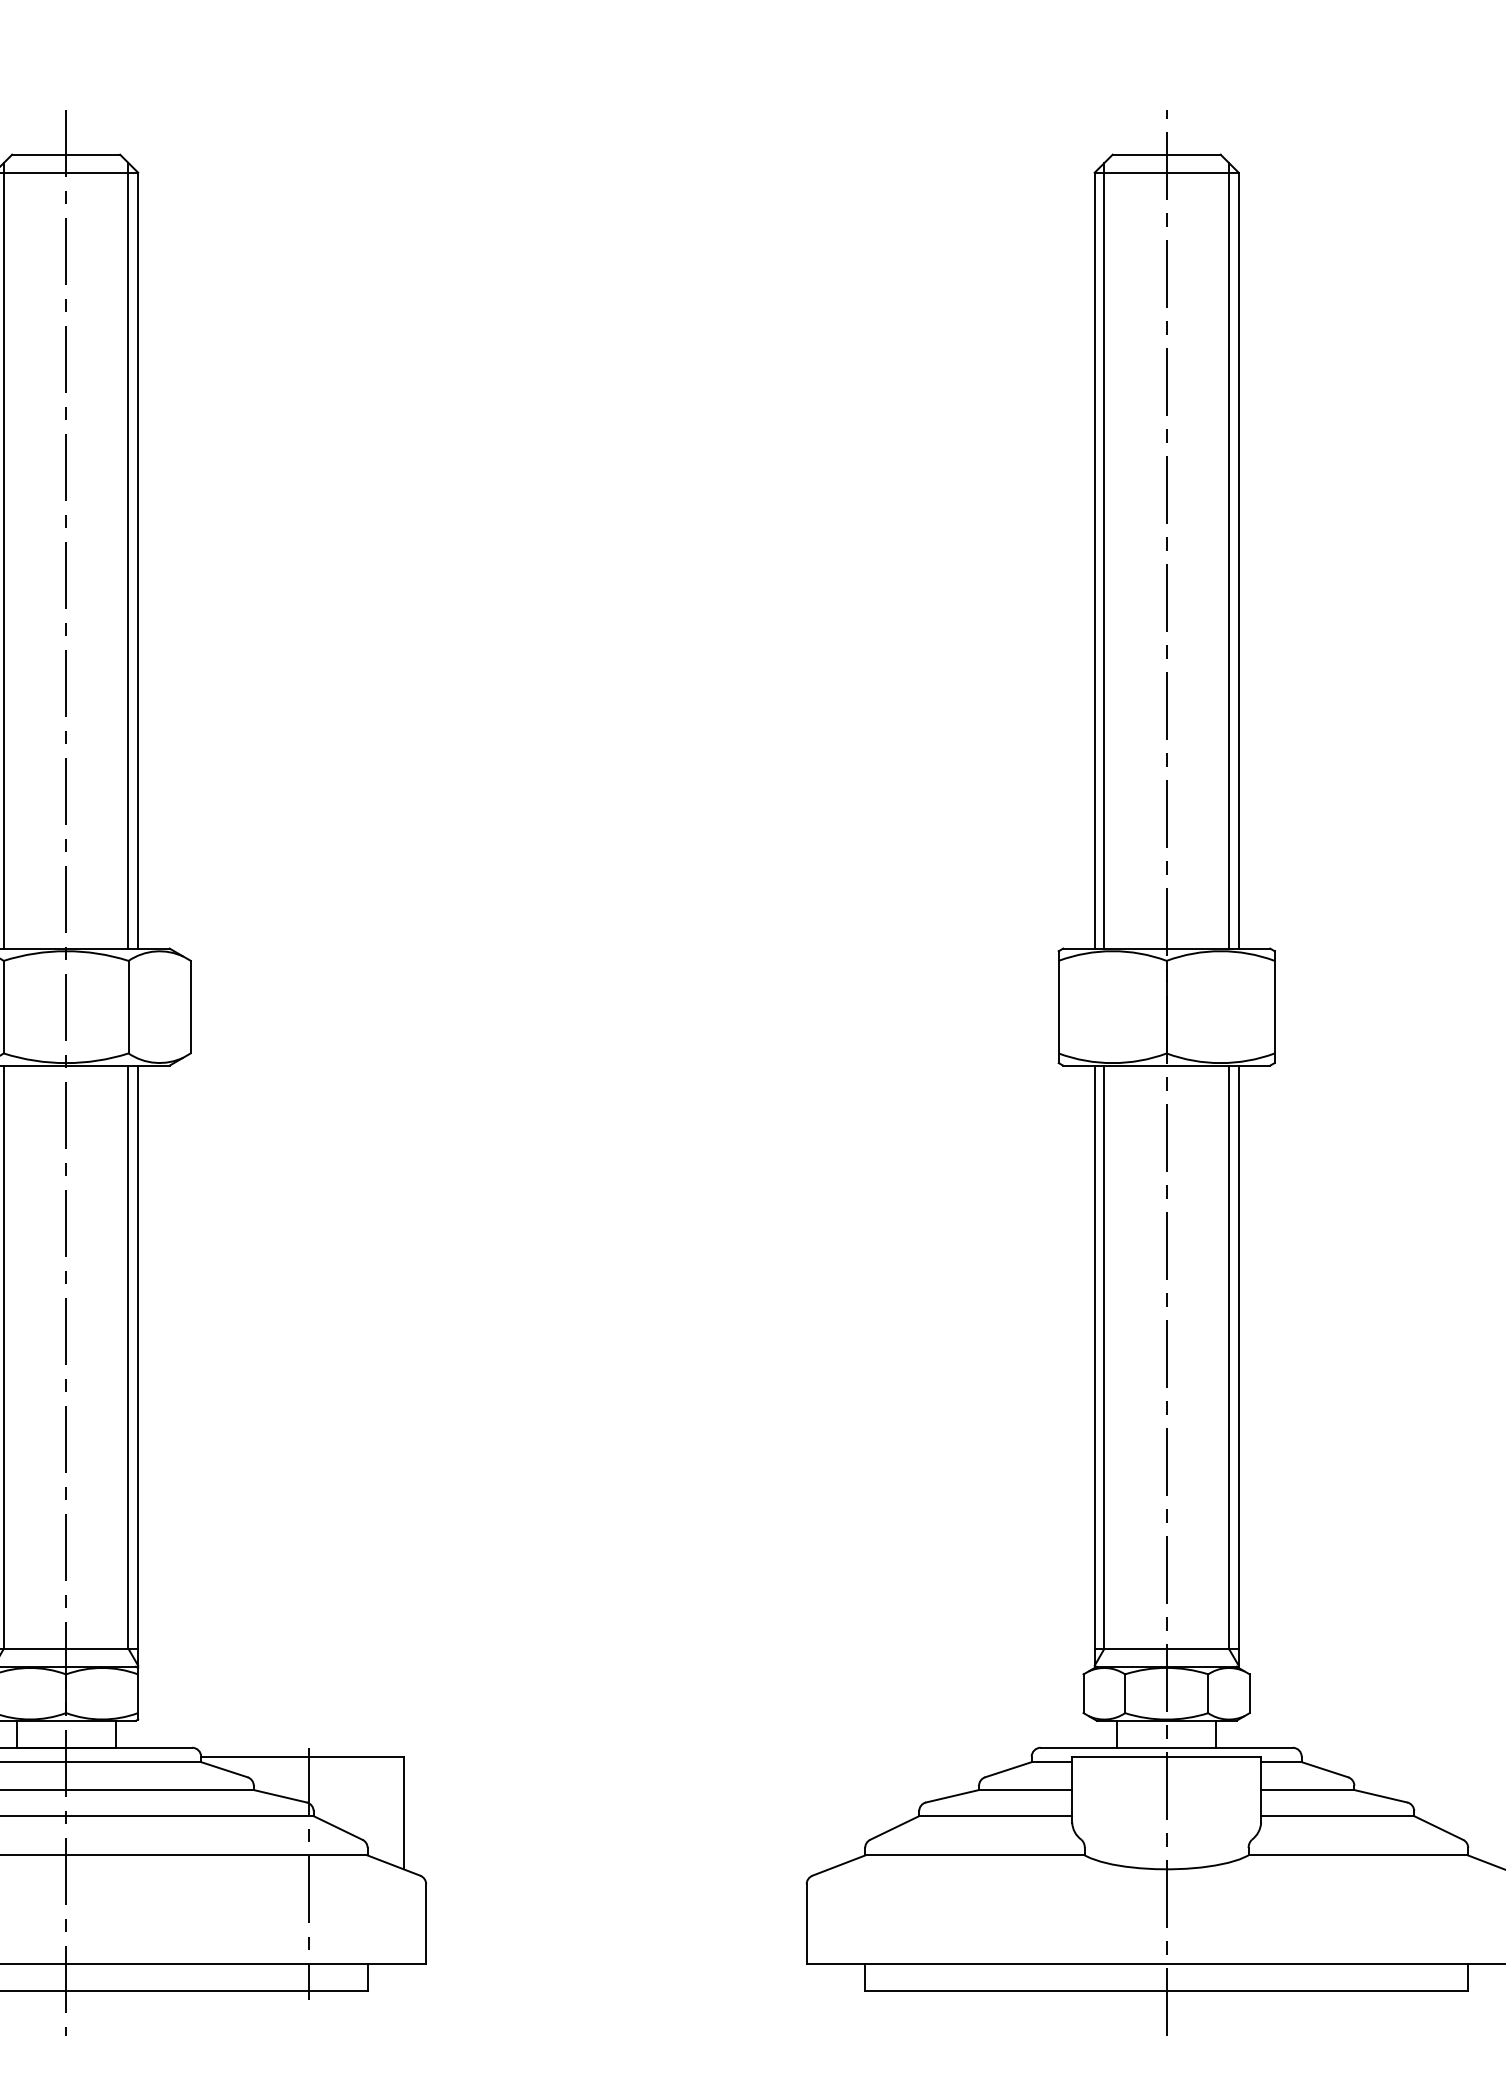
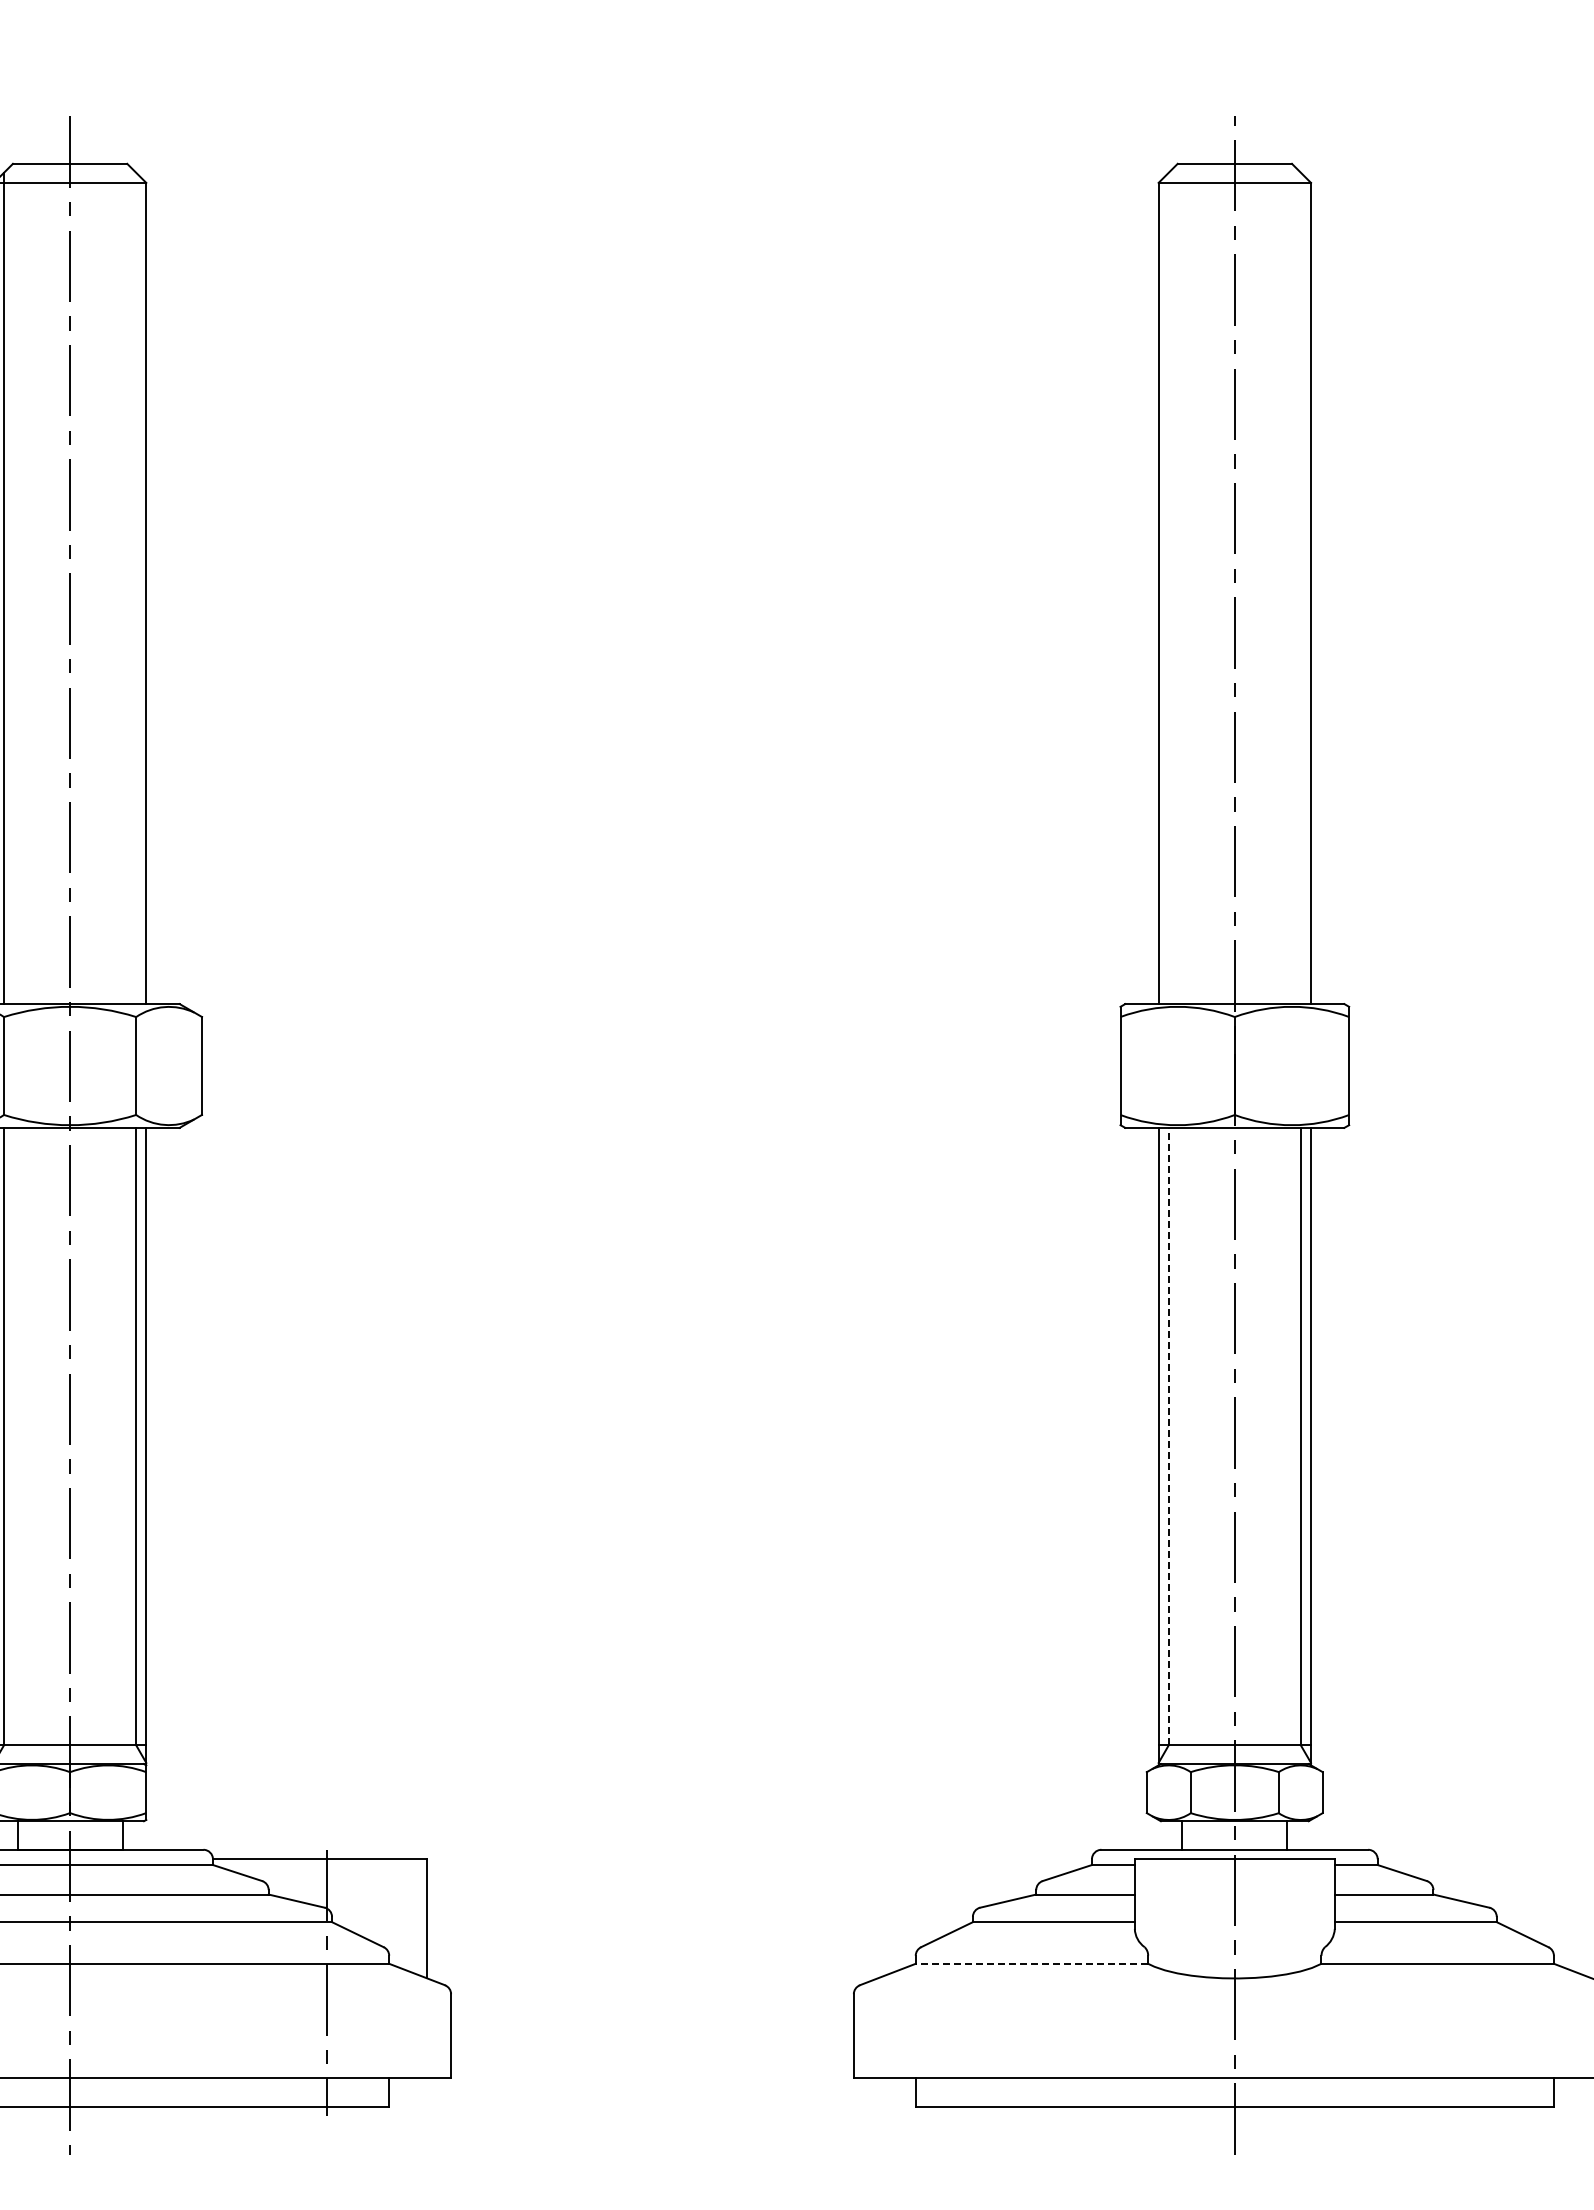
line: (128, 555) -> (136, 588), removed
line: (1104, 555) -> (1168, 588), removed
line: (1228, 555) -> (1300, 588), removed
line: (1104, 1357) -> (1168, 1436), solid -> dashed
line: (974, 1855) -> (1031, 1963), solid -> dashed

